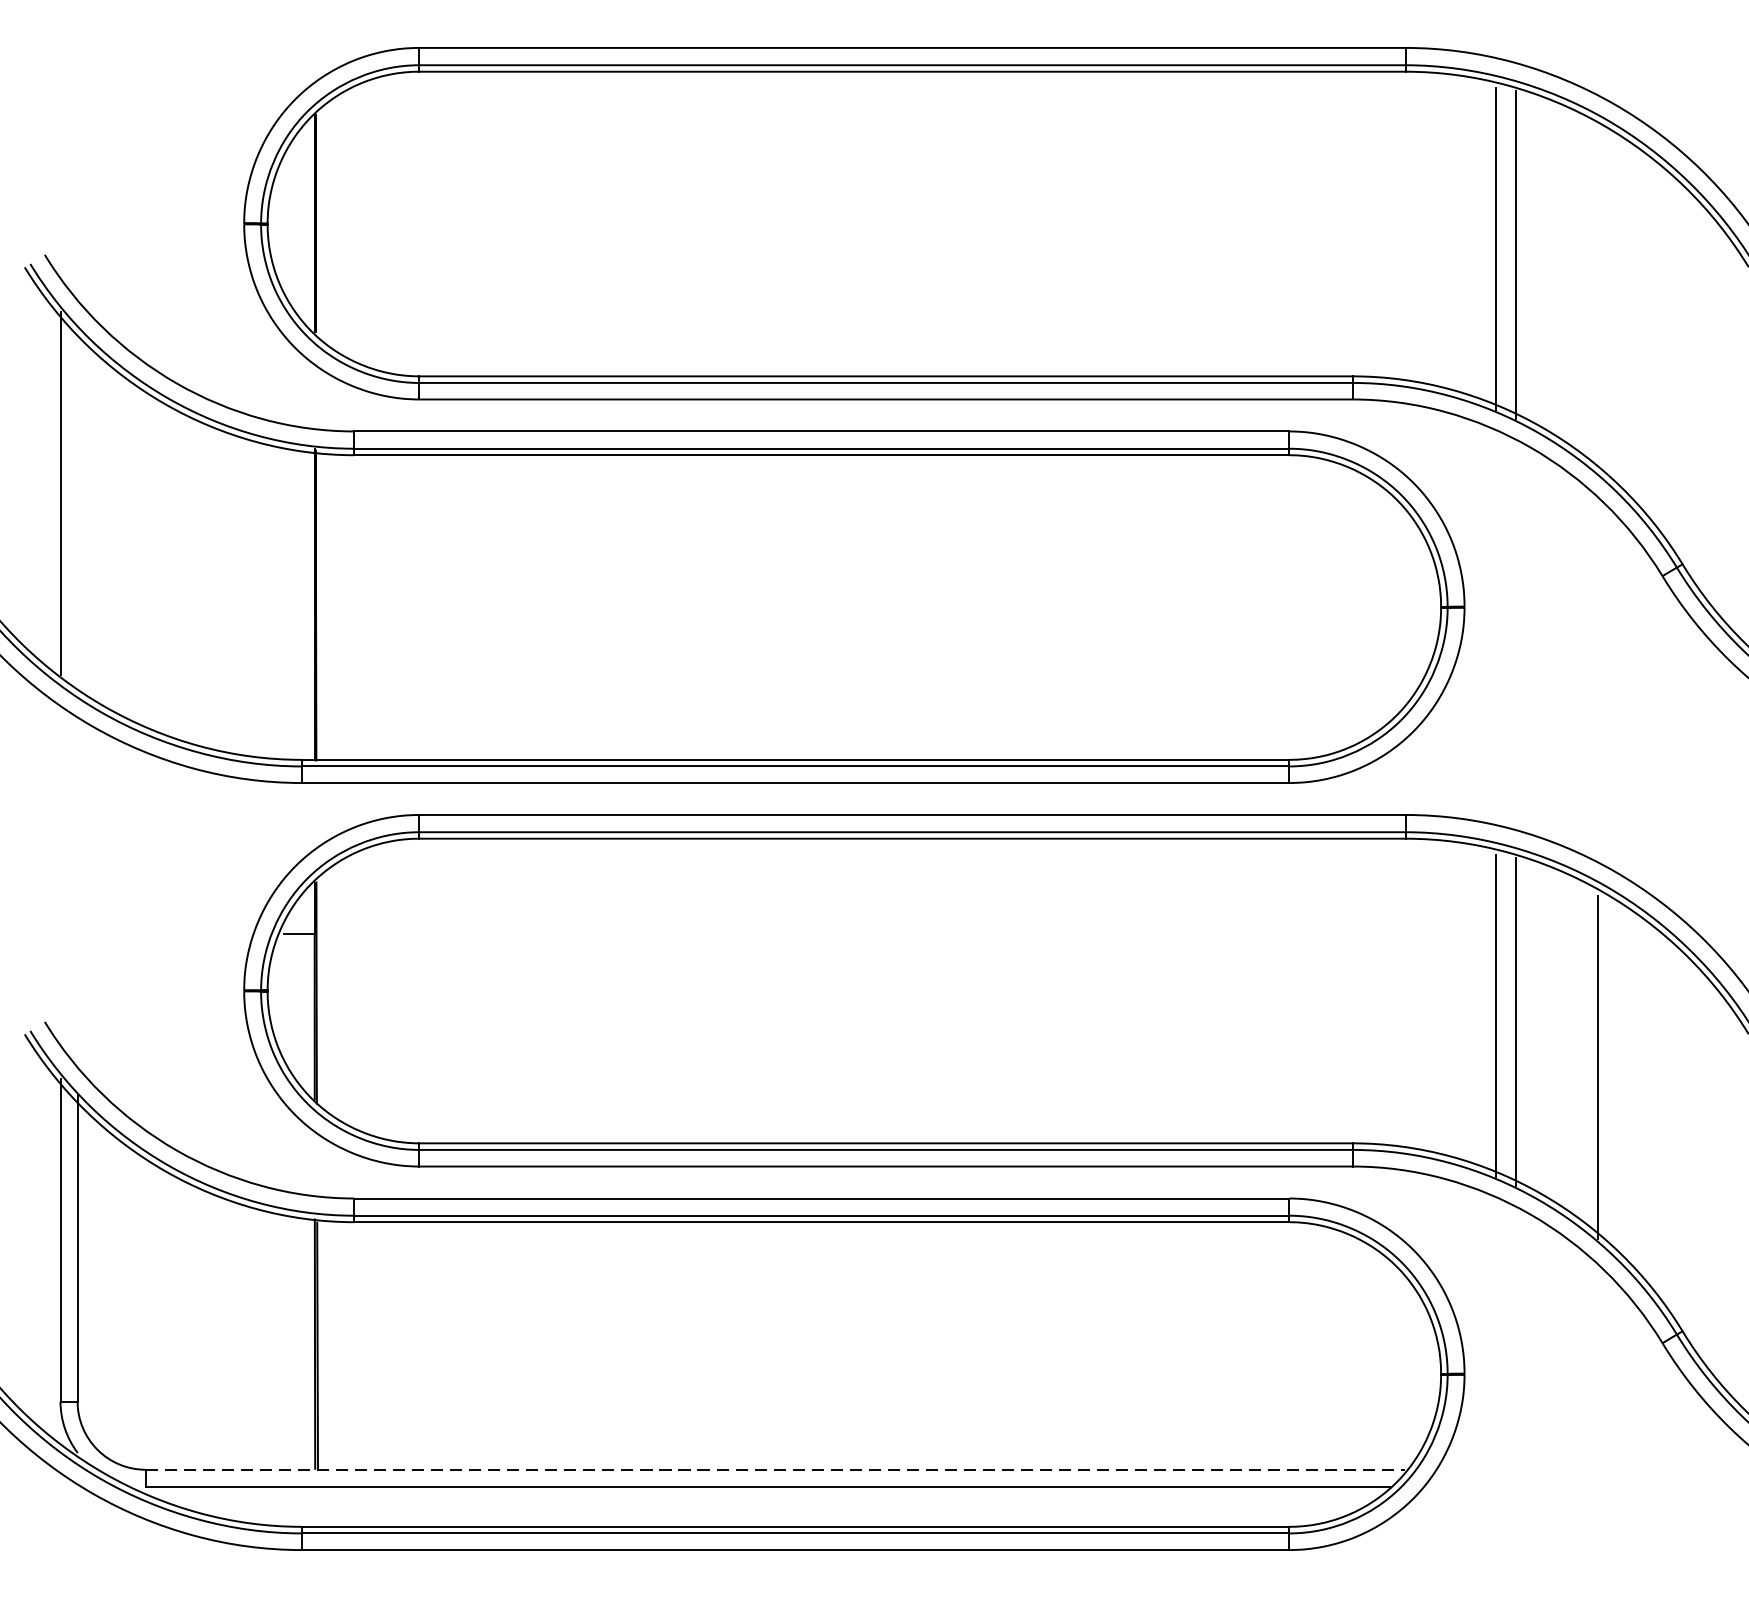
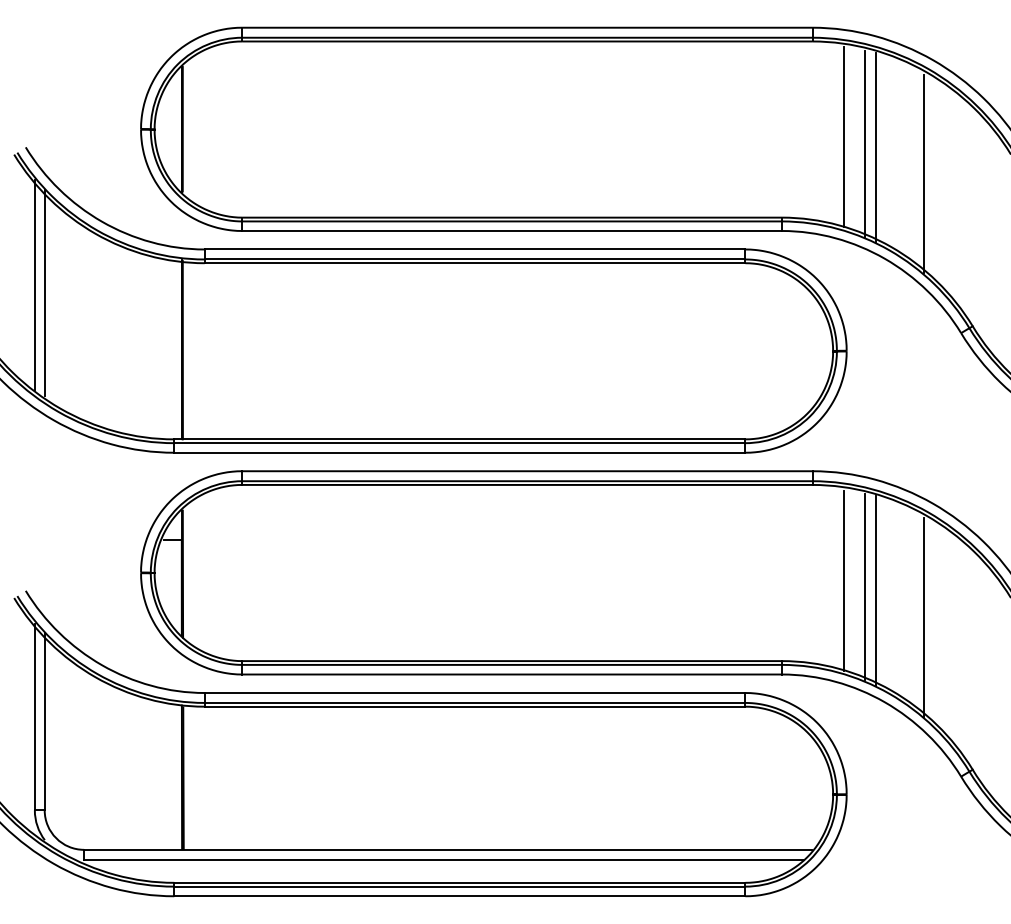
line: (1460, 237) -> (844, 137), added
line: (1599, 300) -> (924, 173), added
line: (77, 505) -> (44, 292), added
line: (1460, 1003) -> (844, 580), added
line: (775, 1469) -> (448, 849), dashed -> solid

